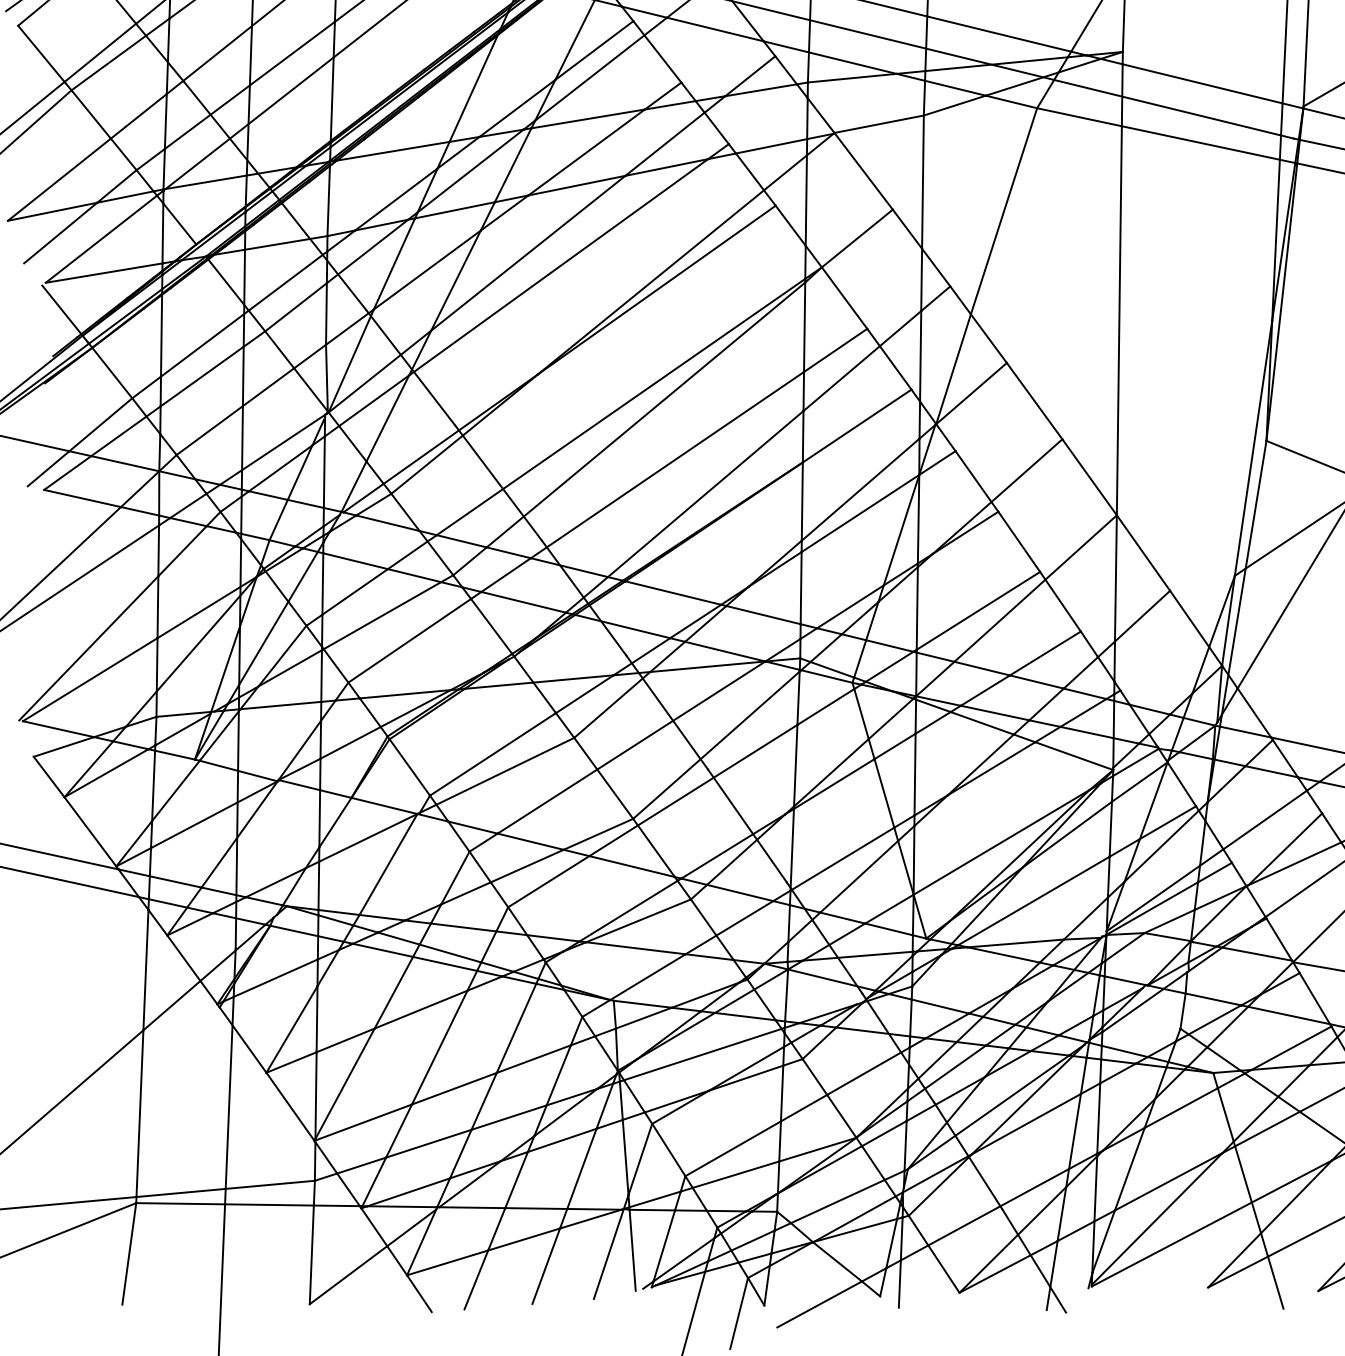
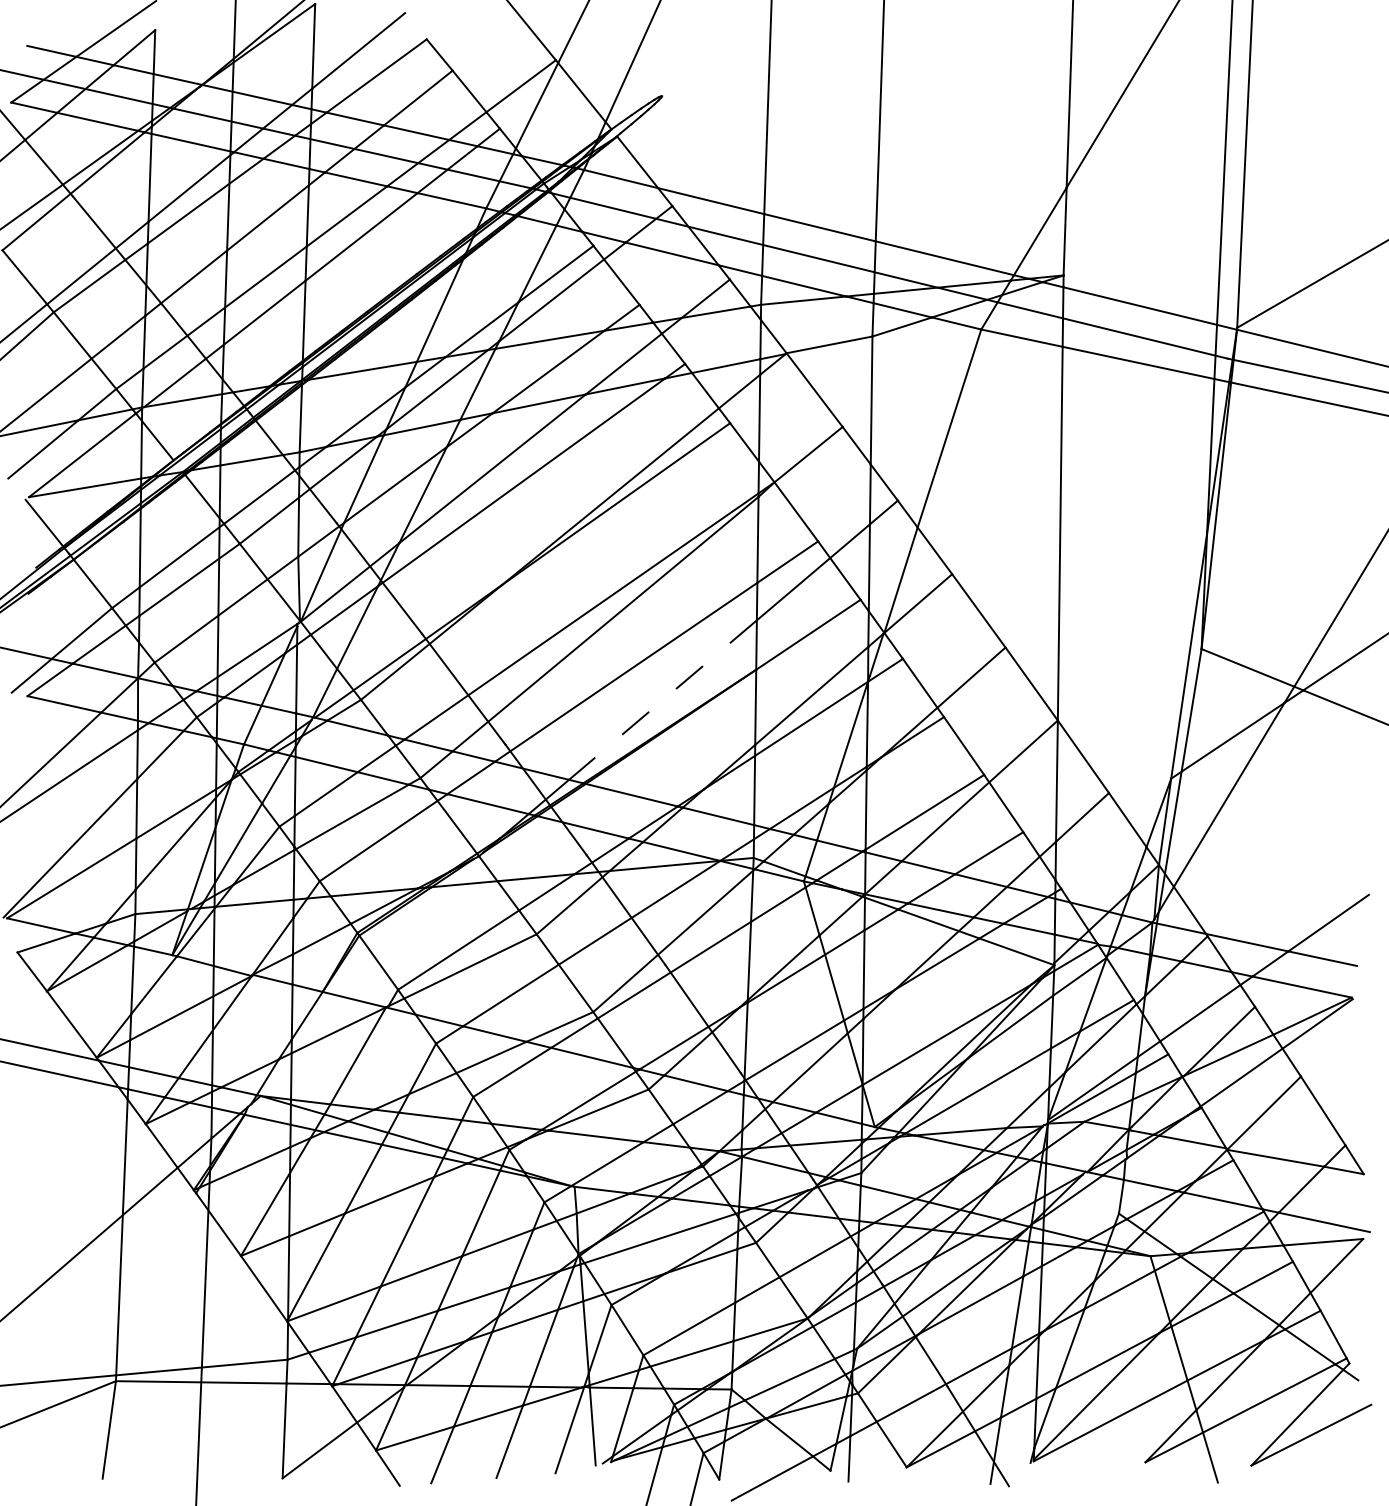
line: (705, 494) -> (662, 700), solid -> dashed

